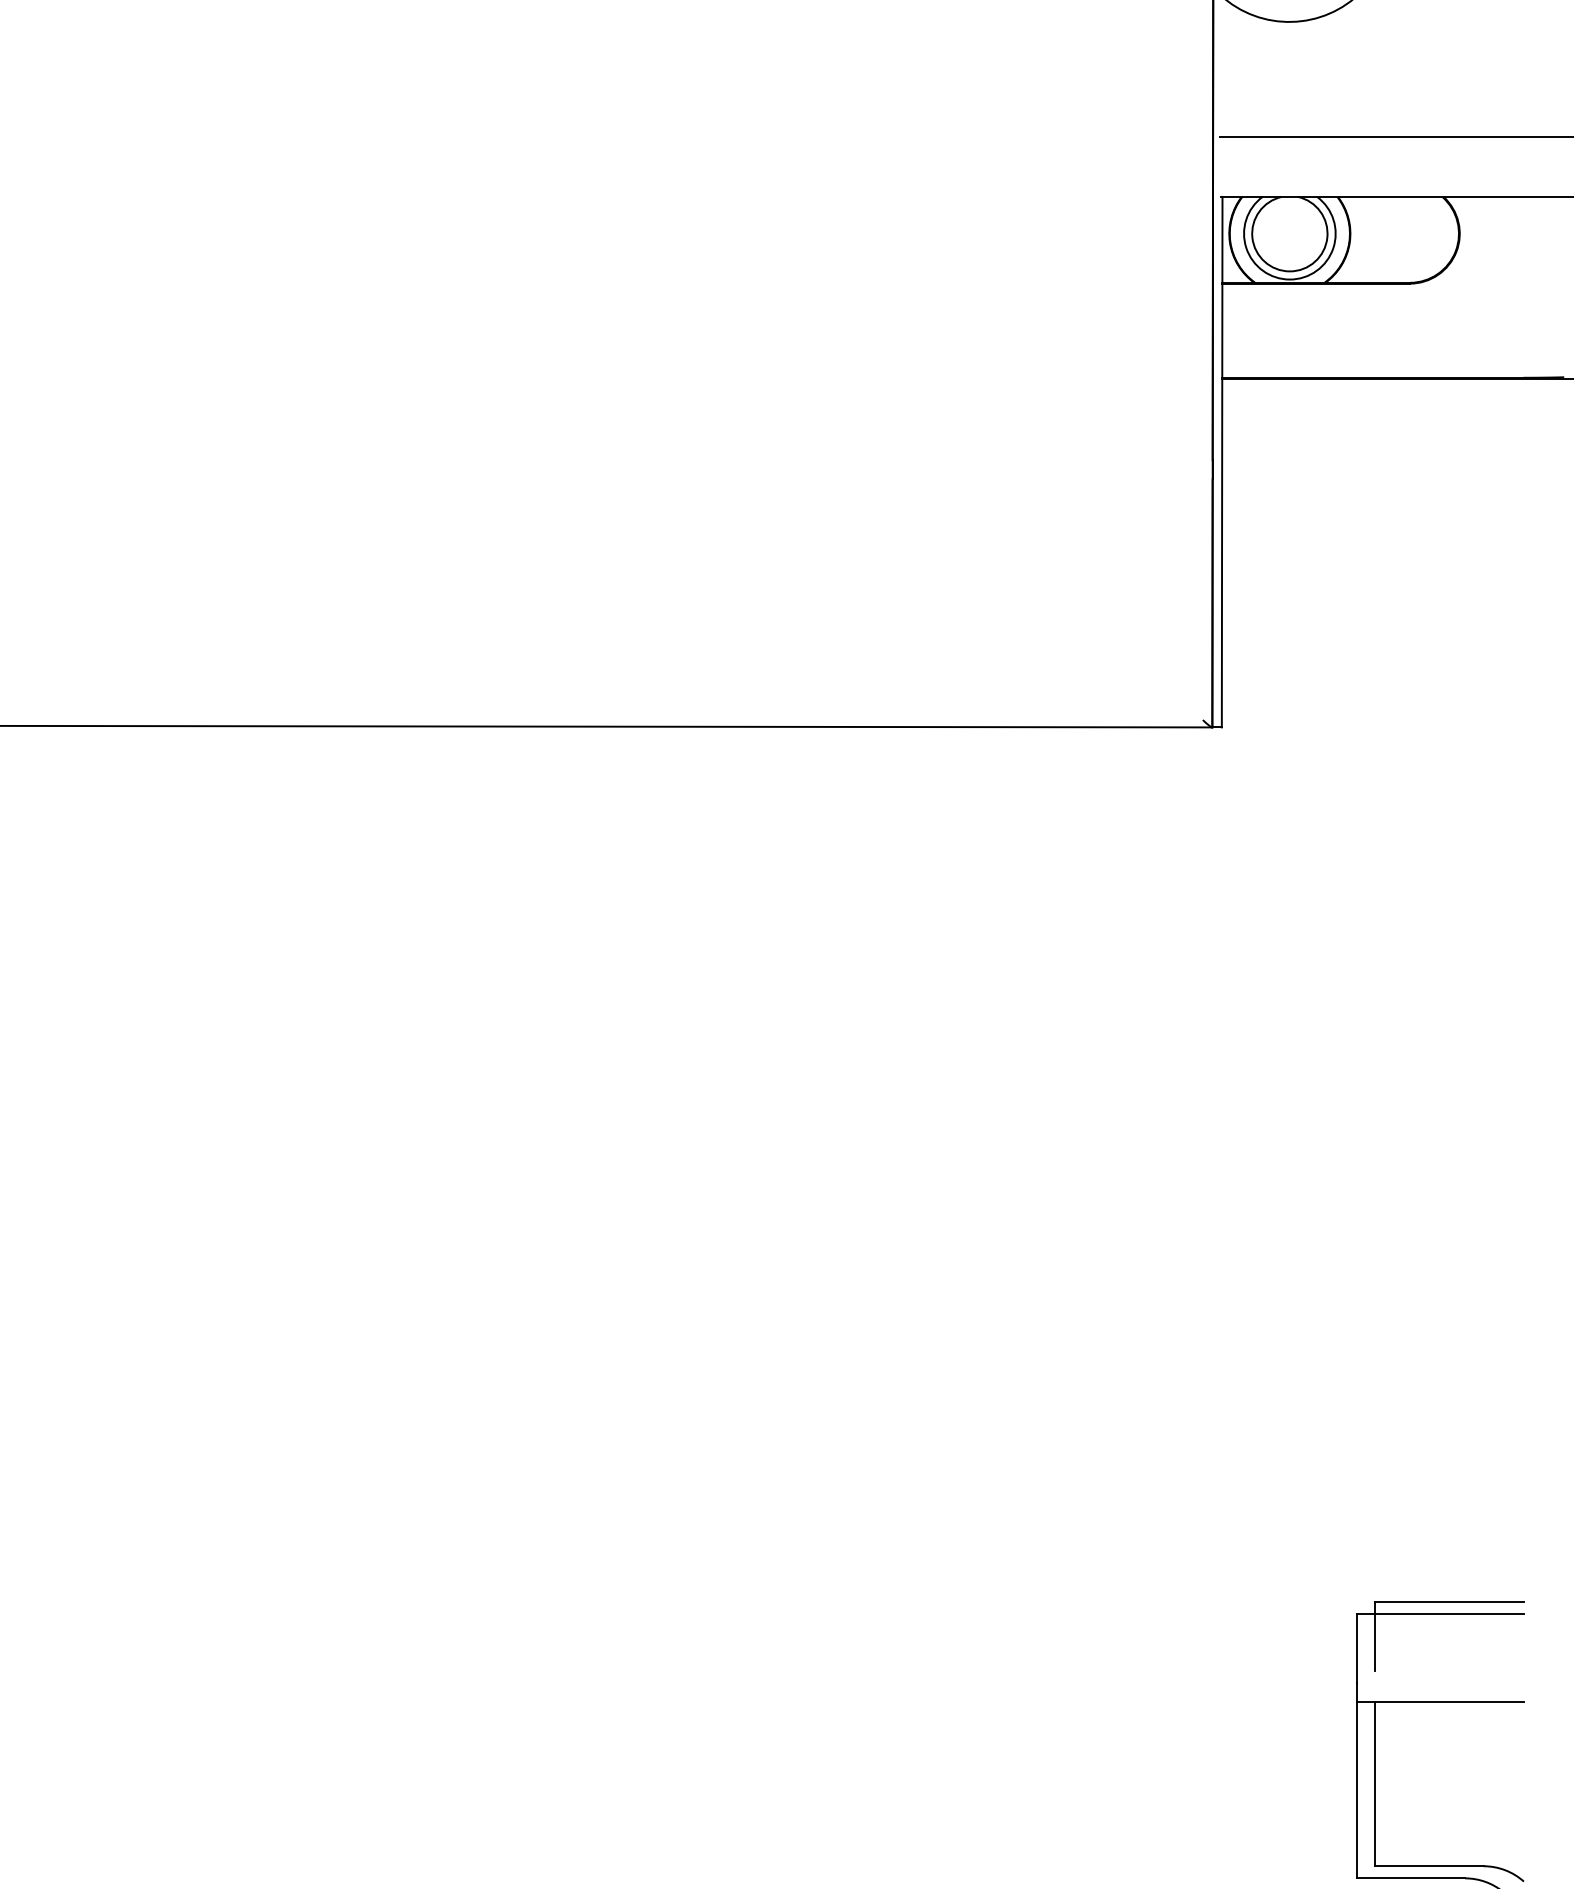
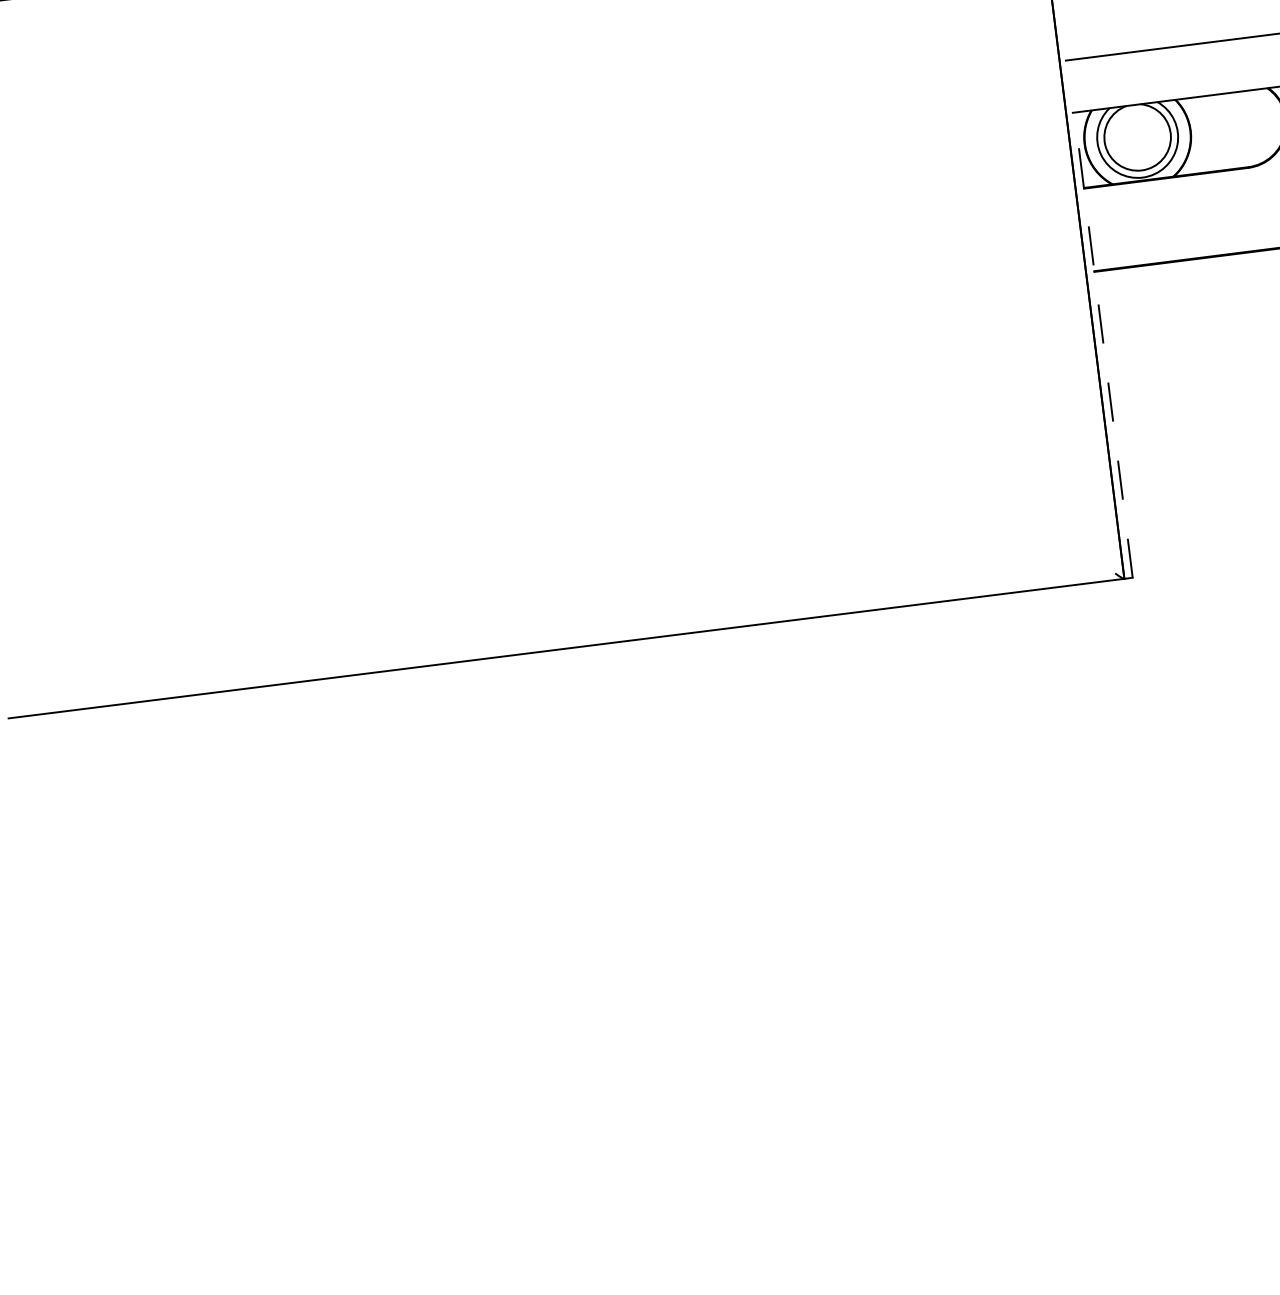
line: (1222, 461) -> (1103, 344), solid -> dashed

